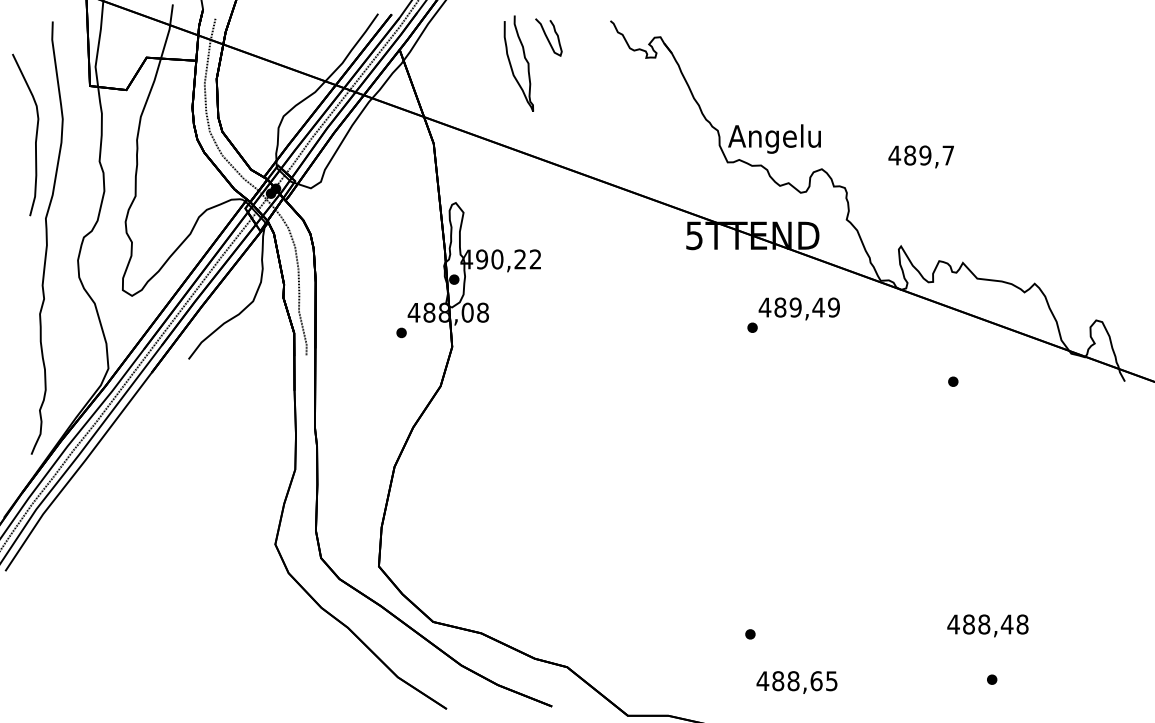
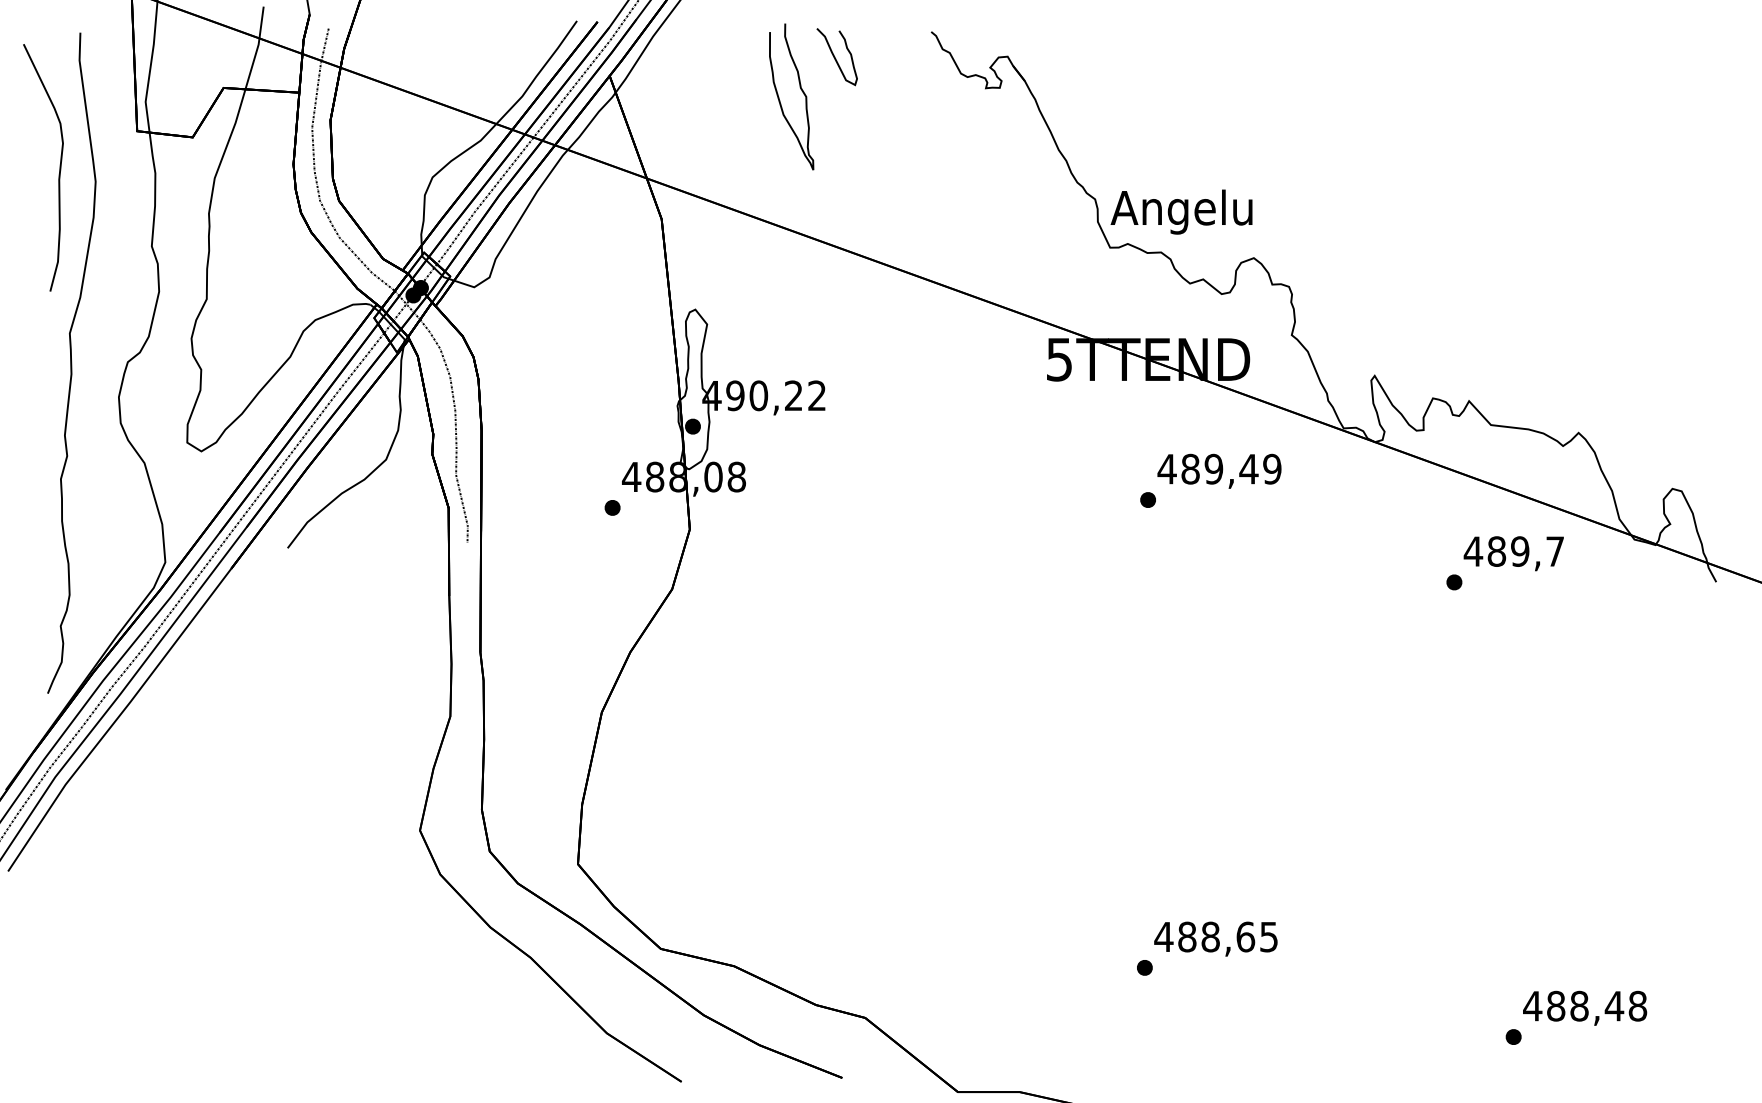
part: (35, 134) -> (58, 166), moved
text: (920, 156) -> (1512, 553), moved
text: (987, 625) -> (1584, 1007), moved
text: (796, 682) -> (1215, 939), moved

